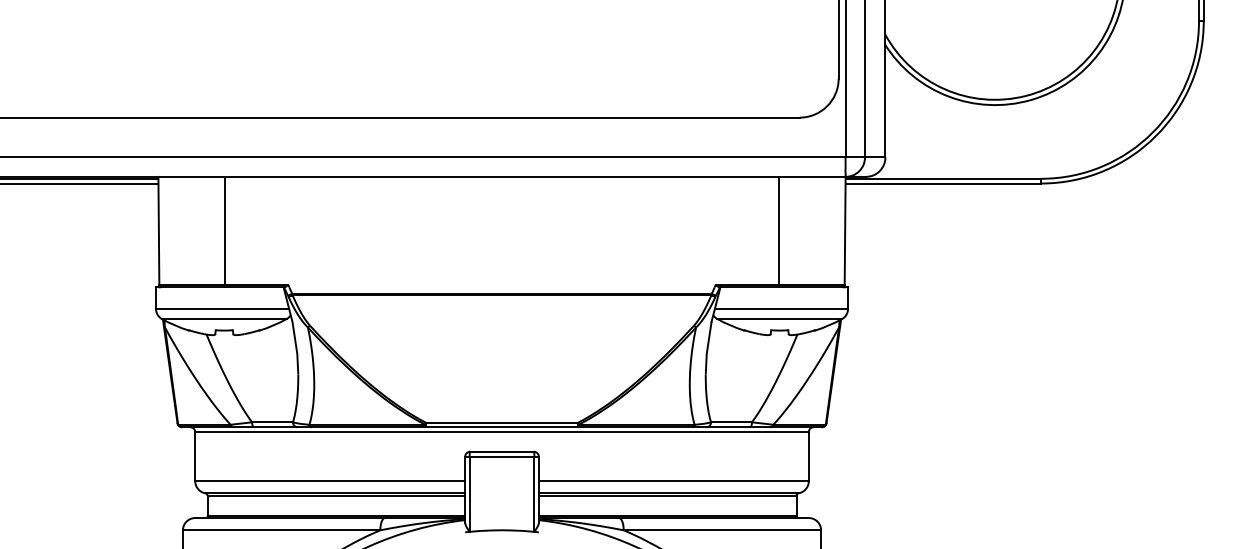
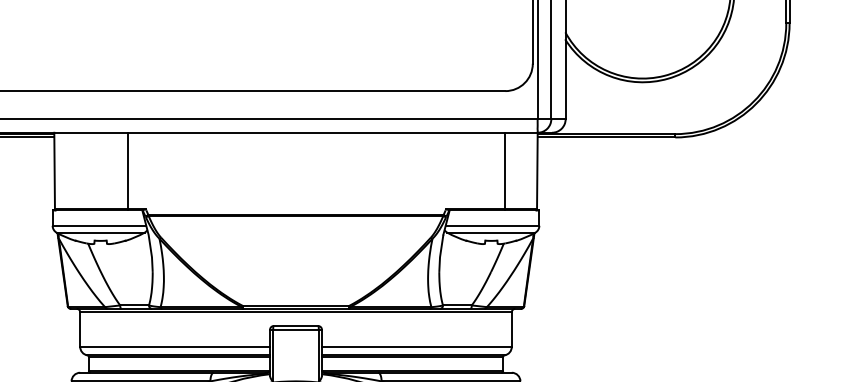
line: (224, 231) -> (128, 171), moved
line: (779, 231) -> (505, 171), moved

